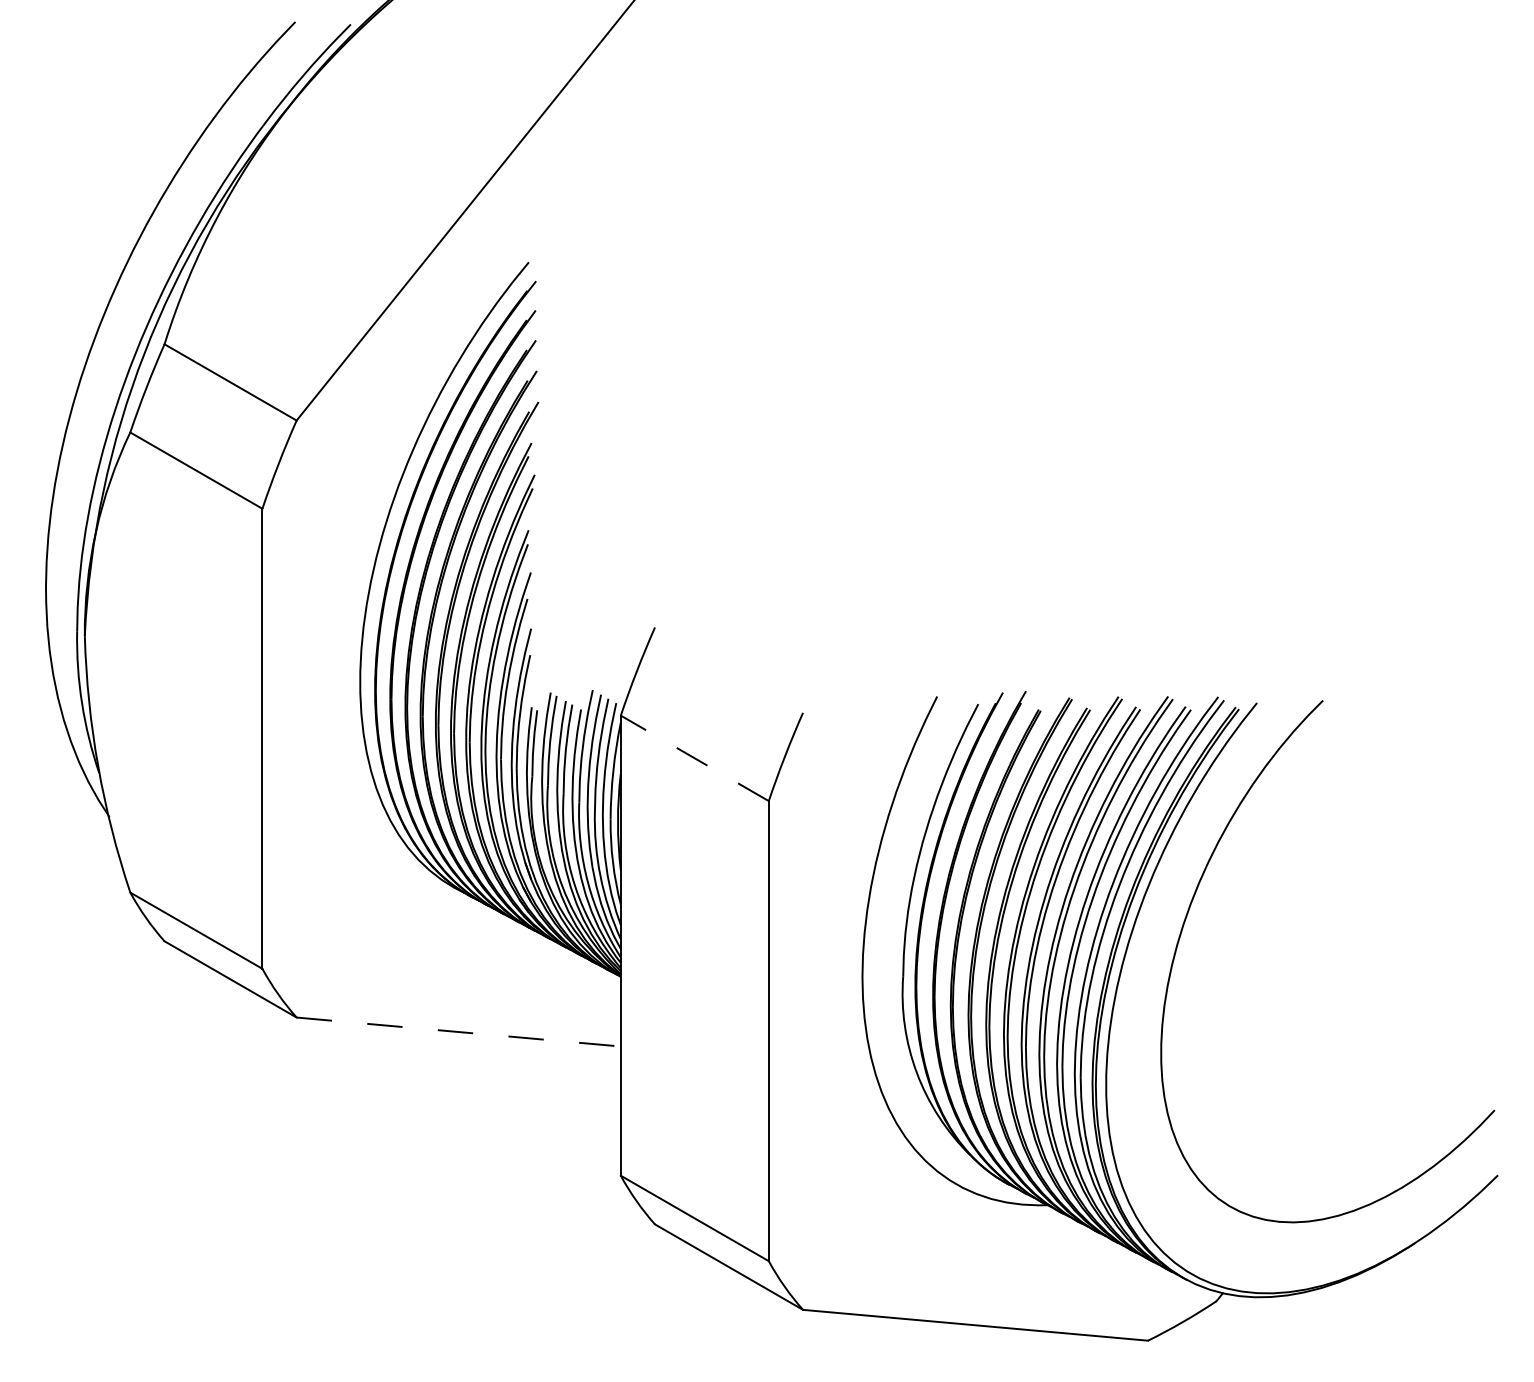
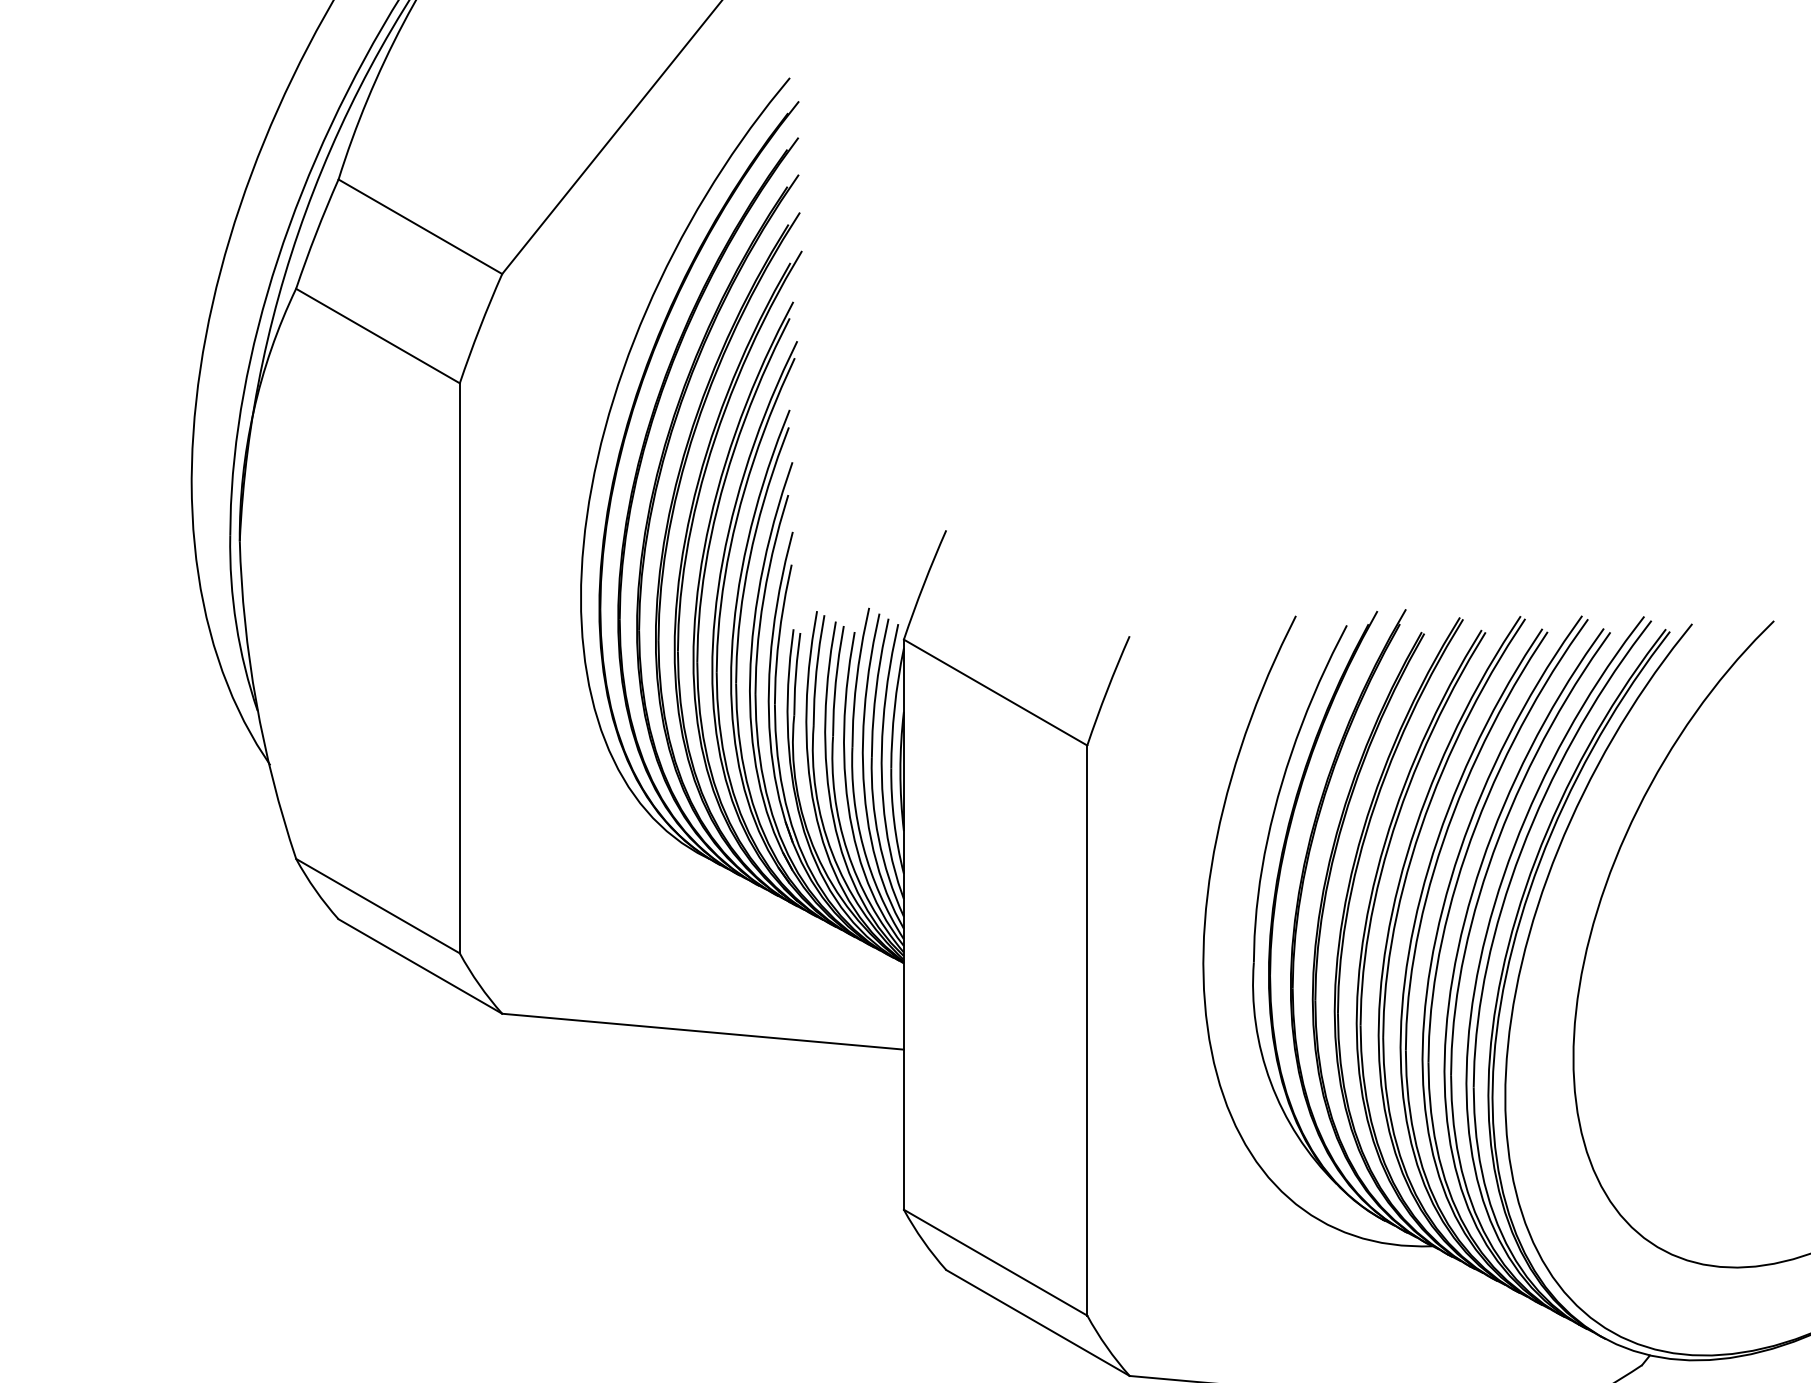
line: (694, 758) -> (995, 692), dashed -> solid
line: (458, 1032) -> (702, 1032), dashed -> solid

